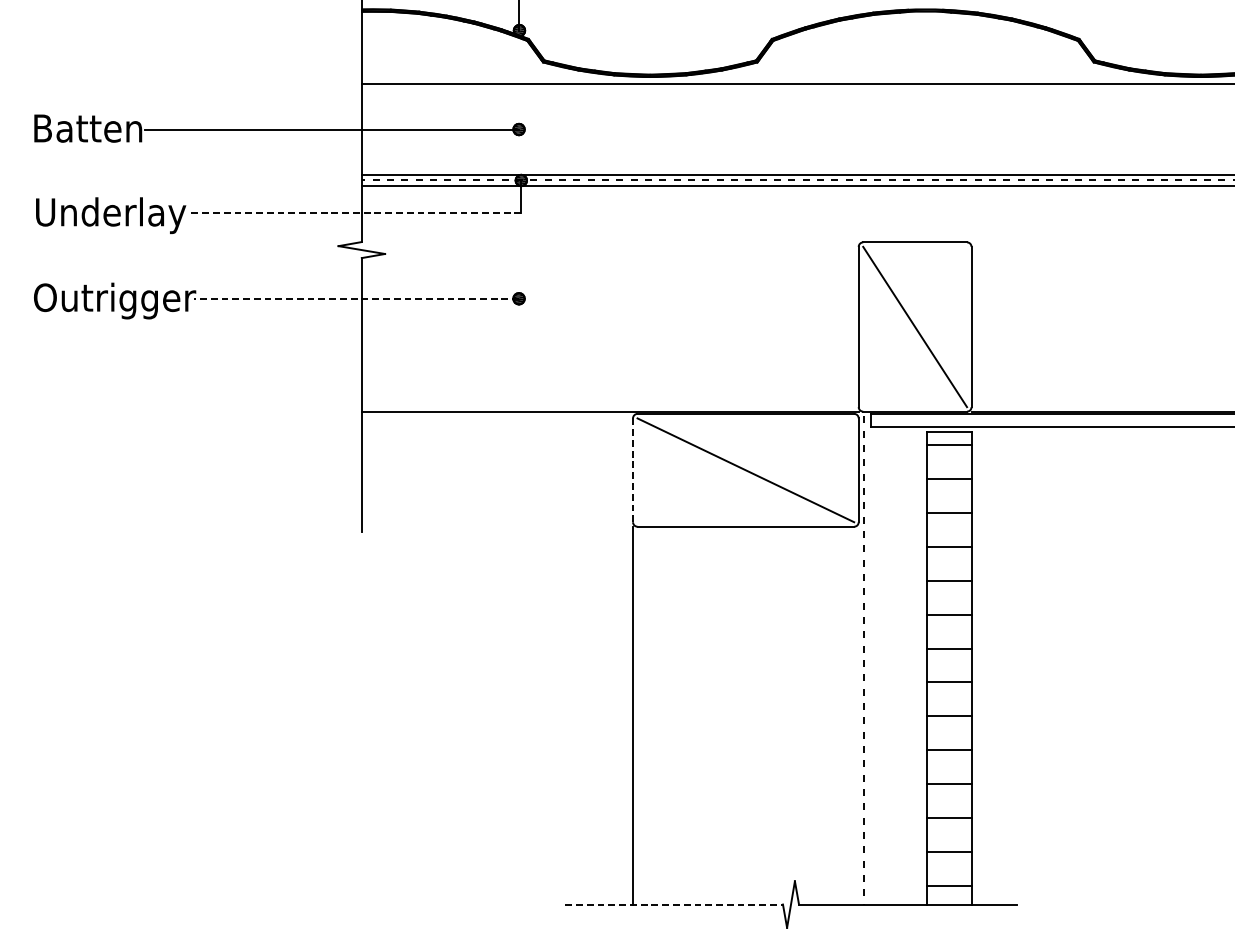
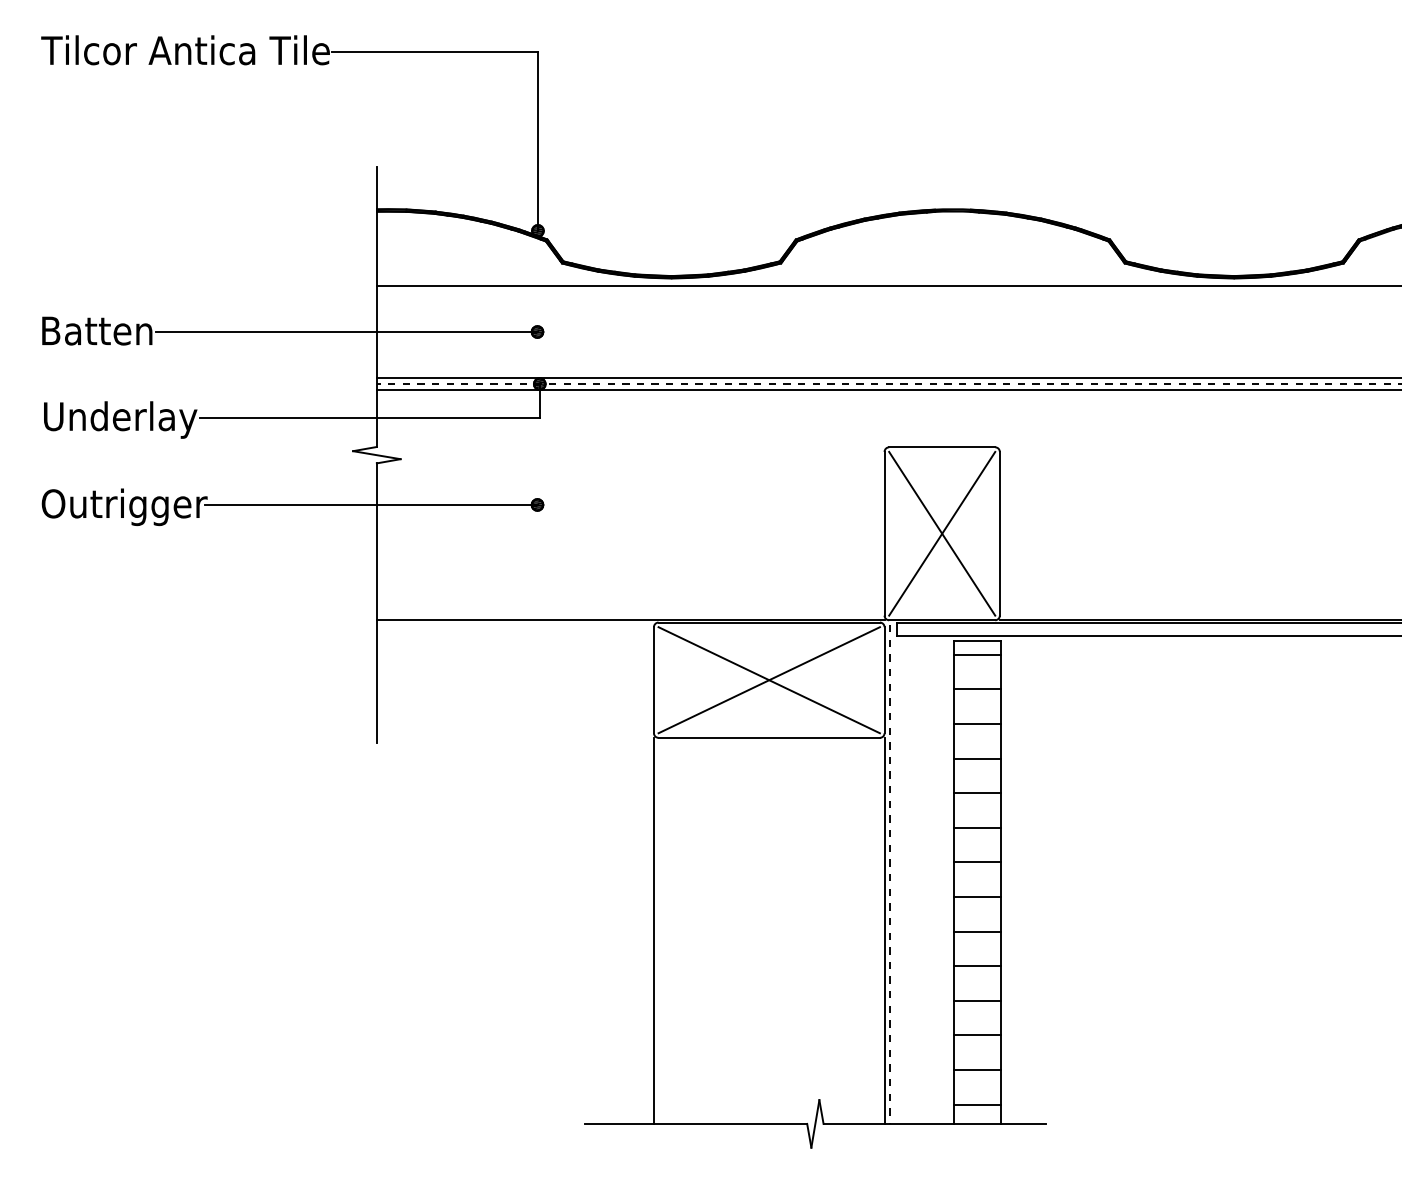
line: (355, 213) -> (370, 417), dashed -> solid
line: (355, 298) -> (370, 504), dashed -> solid
line: (915, 326) -> (942, 533), added
line: (632, 470) -> (653, 680), dashed -> solid
line: (745, 470) -> (768, 680), added
line: (858, 715) -> (884, 930), added
line: (674, 904) -> (696, 1123), dashed -> solid

